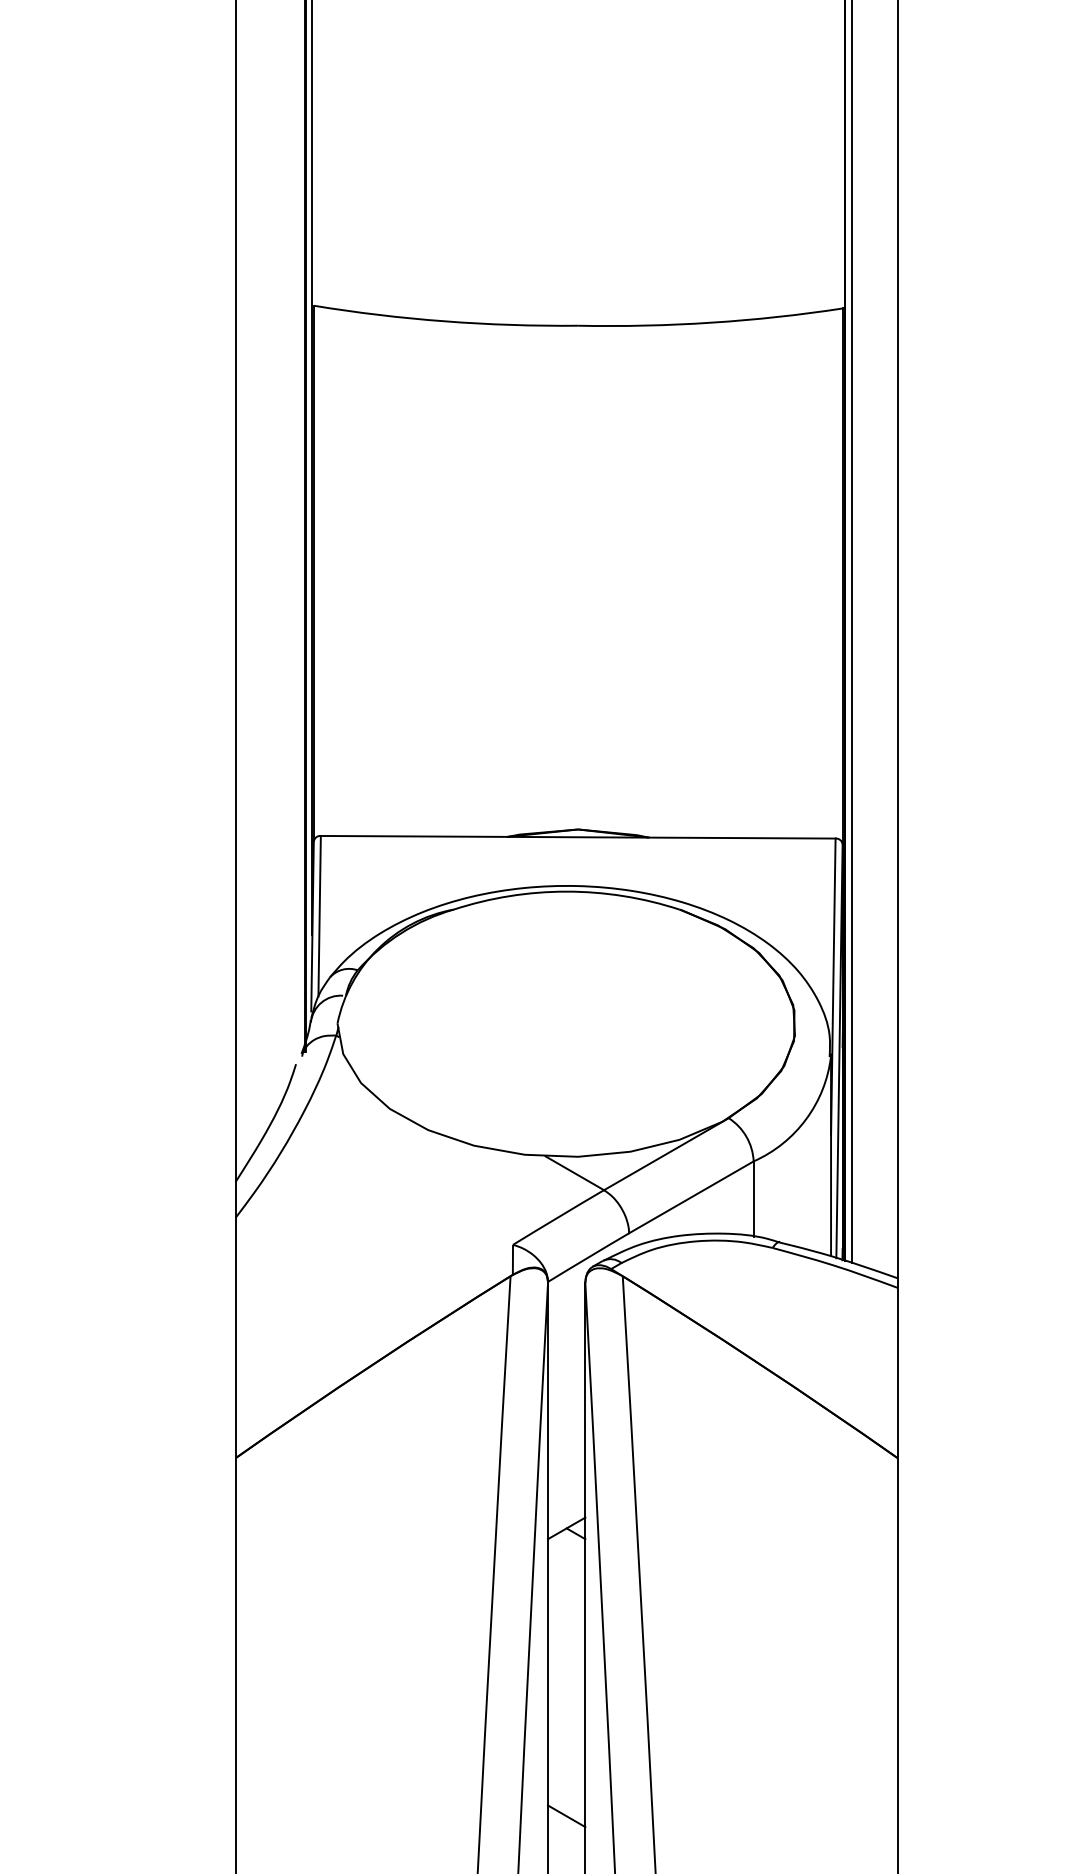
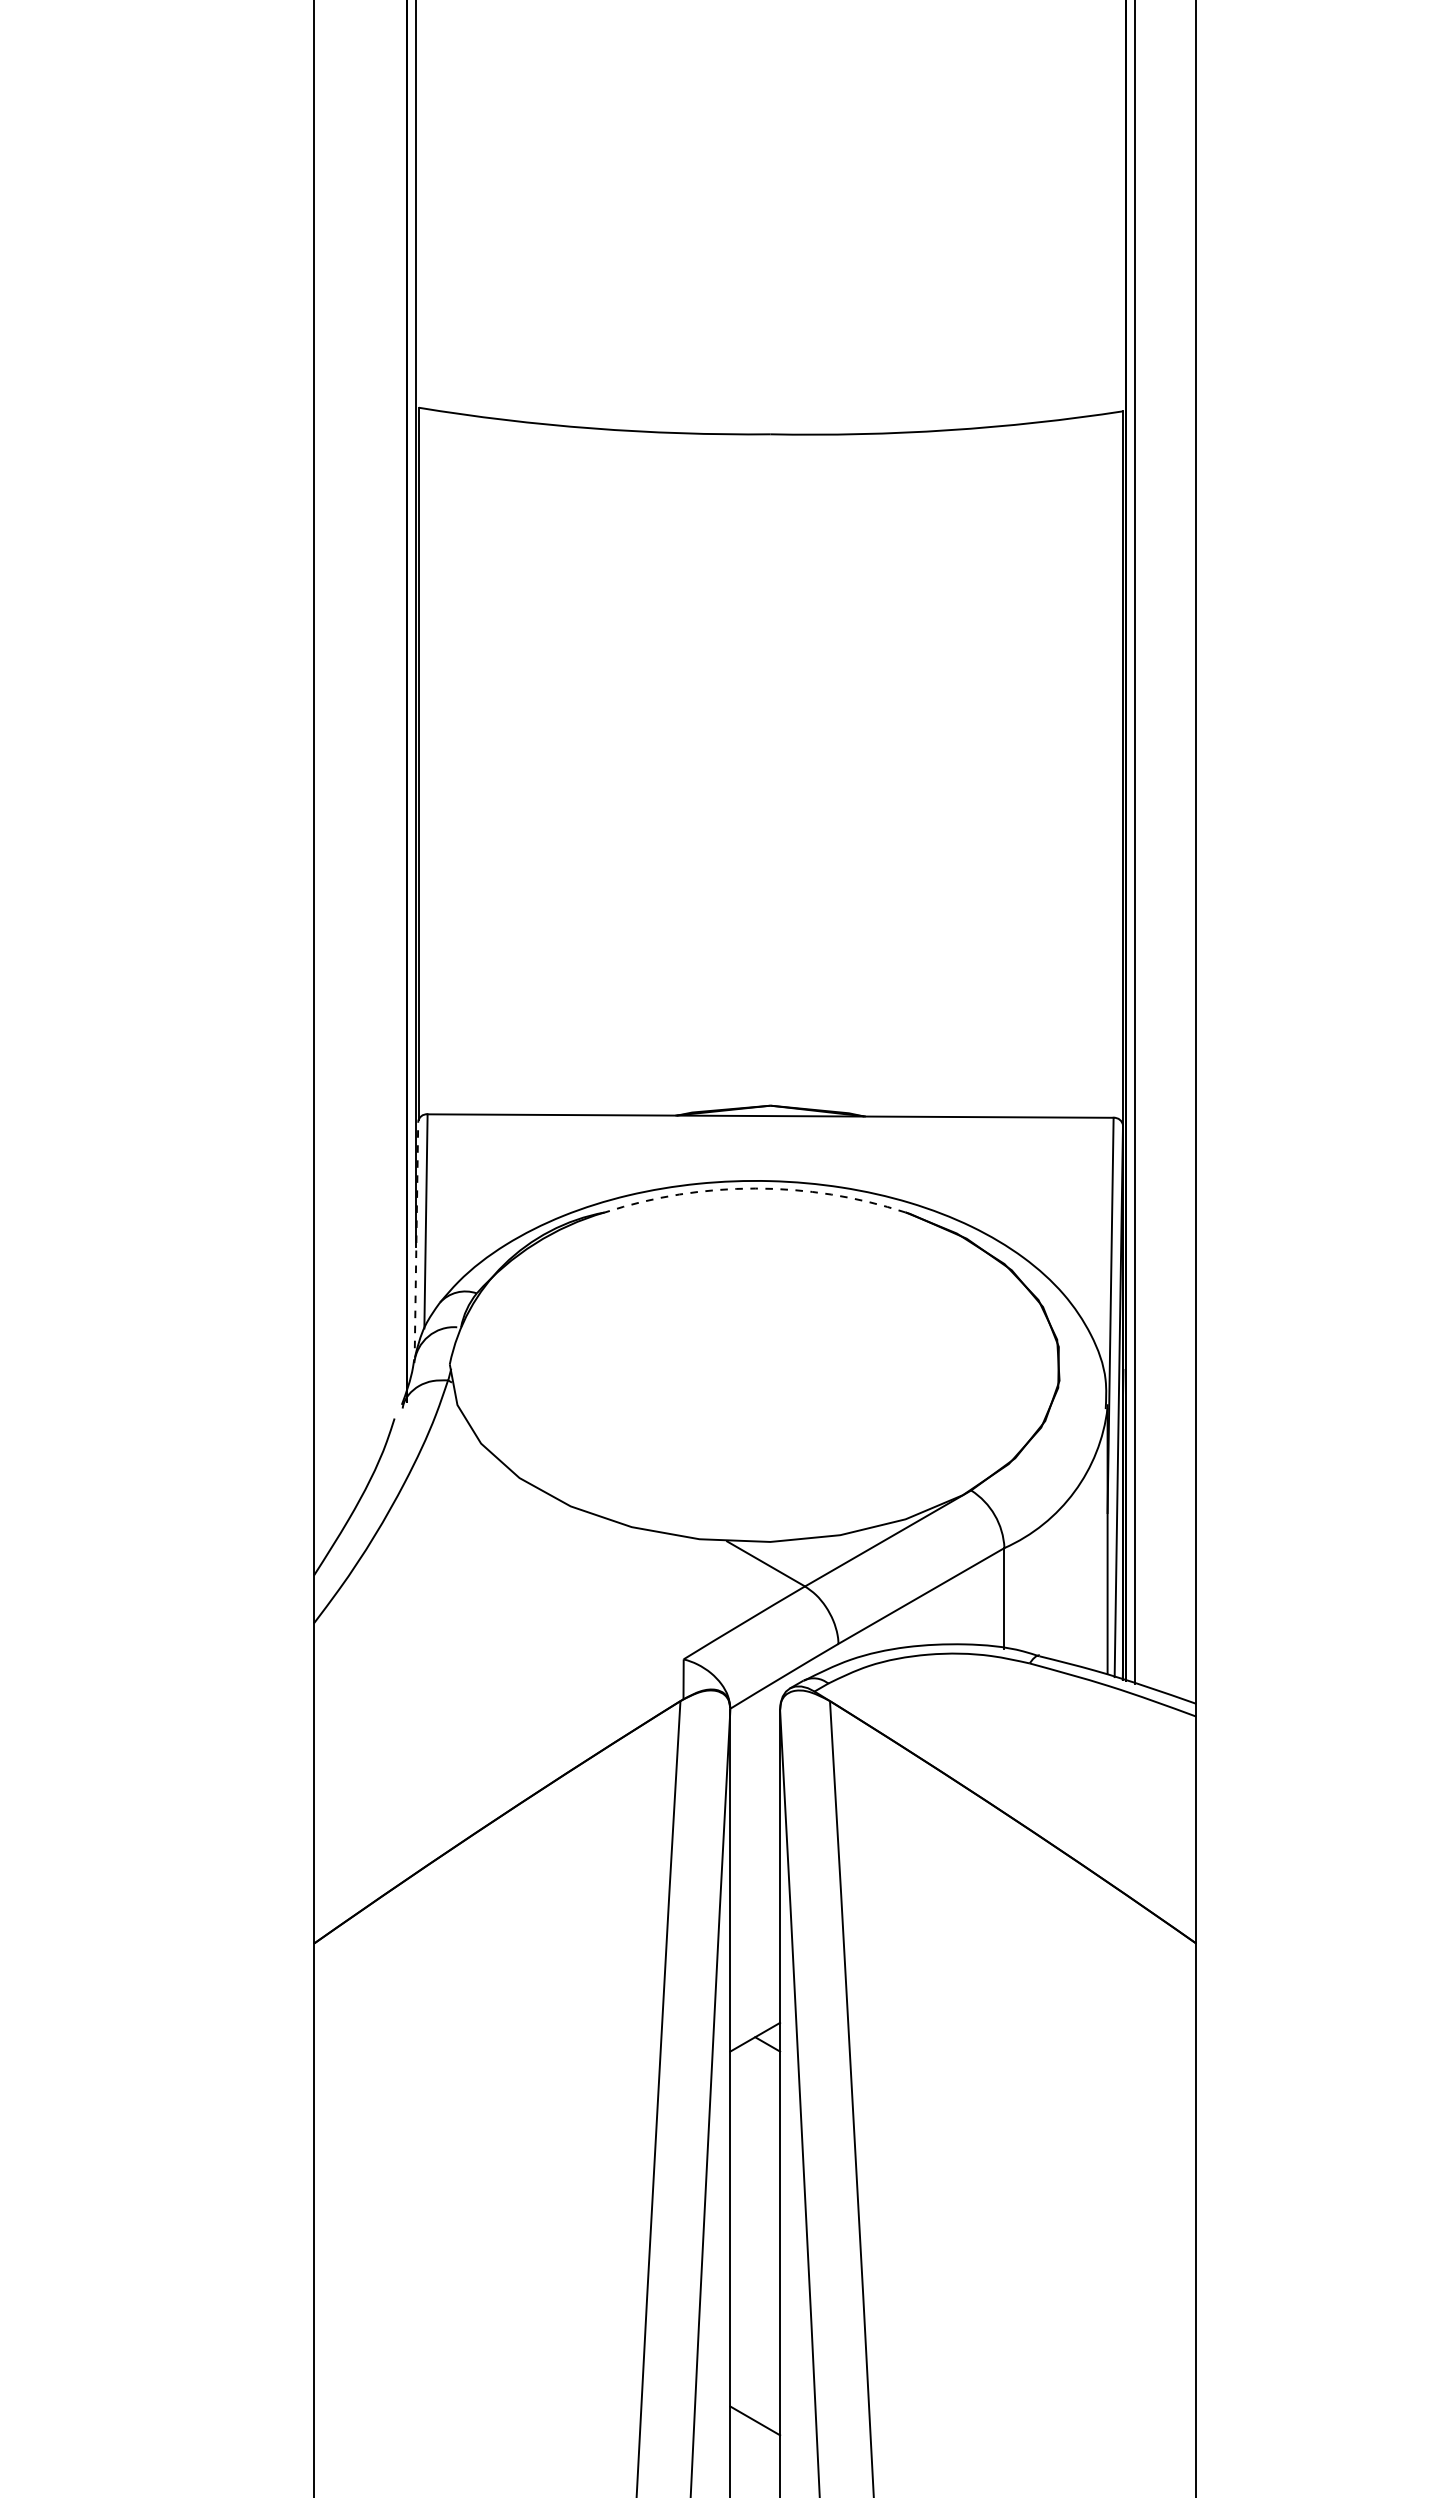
arc: (566, 891) -> (755, 1188), solid -> dashed
line: (312, 926) -> (416, 1234), solid -> dashed

